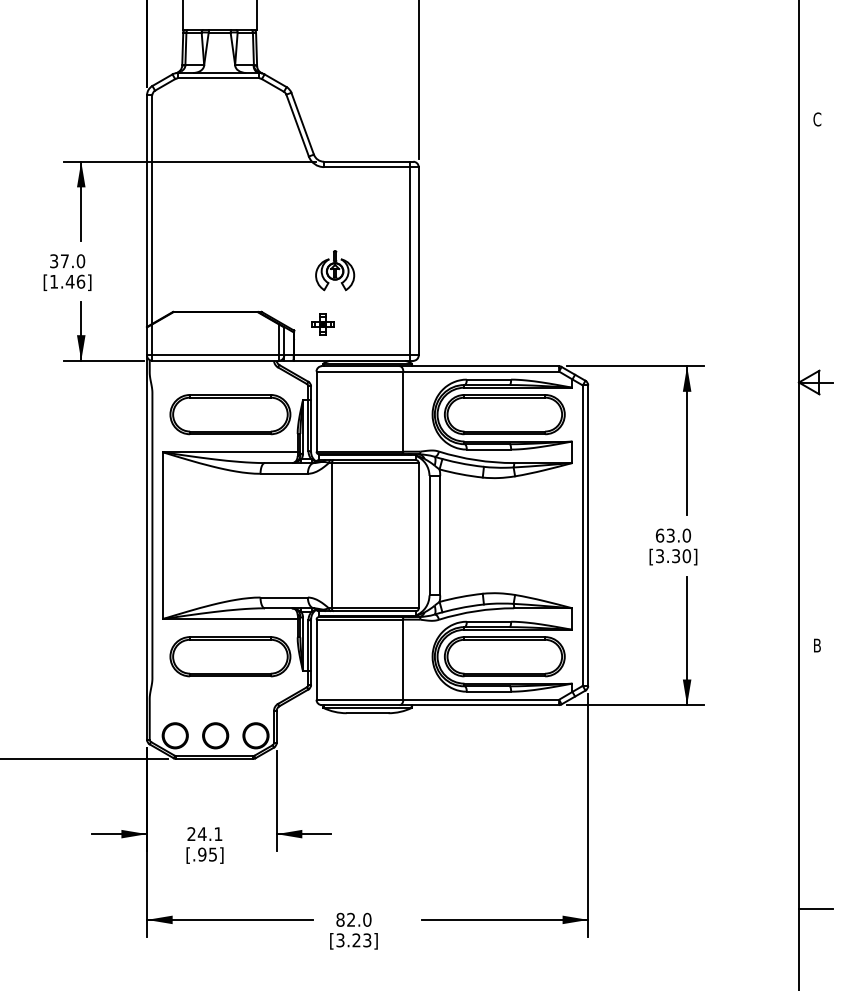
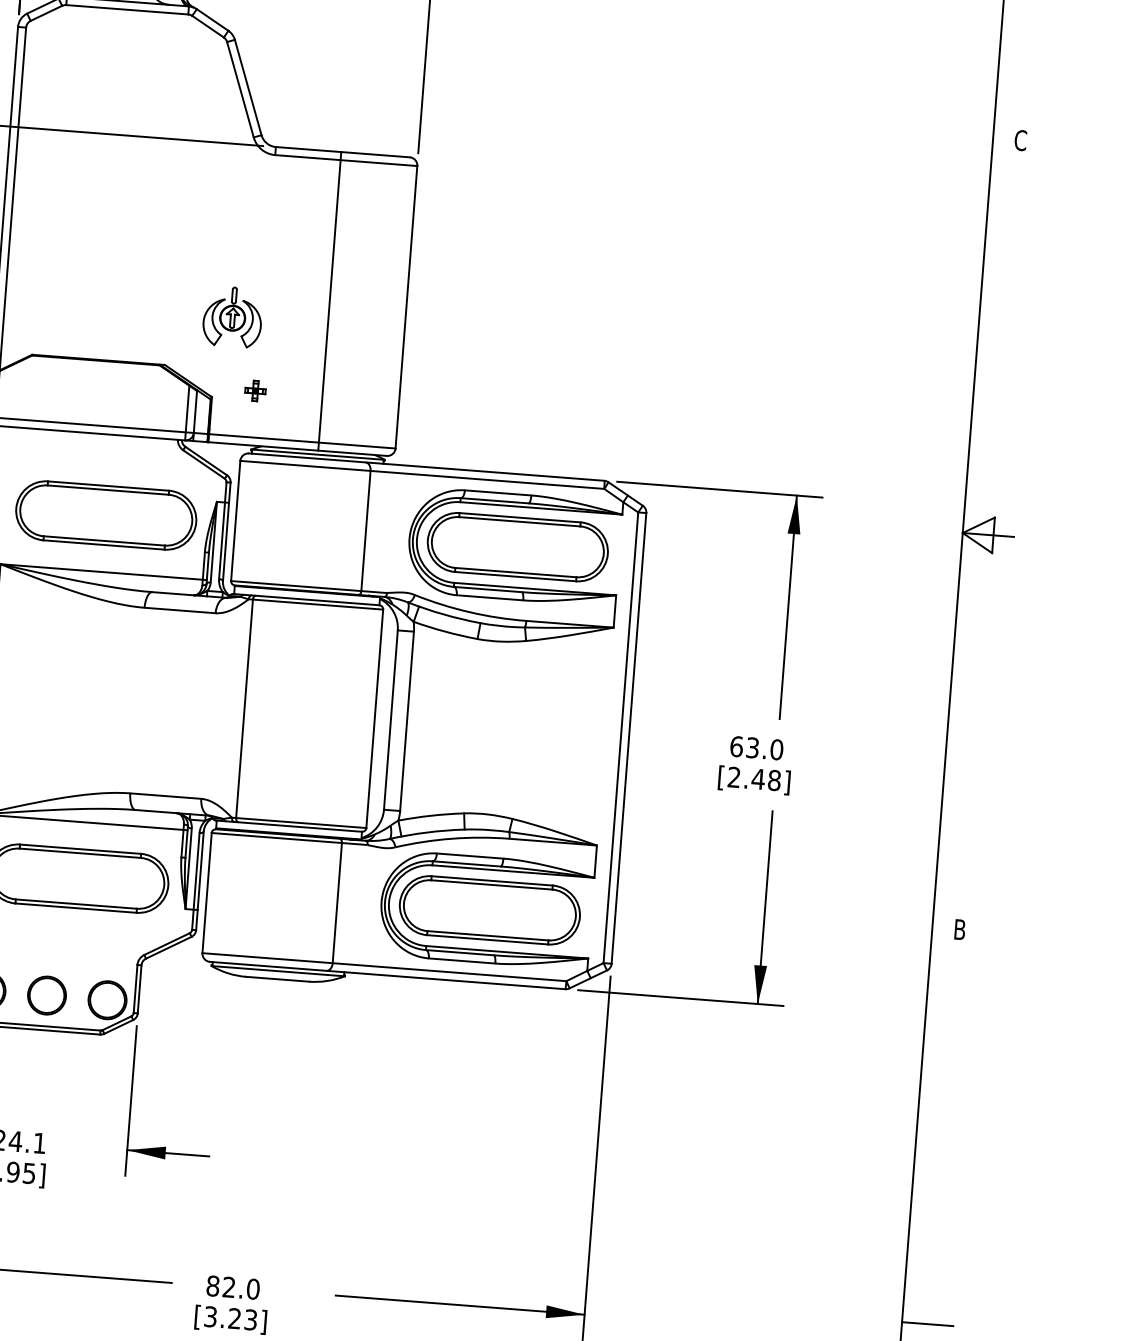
line: (409, 260) -> (329, 300), moved
part: (335, 270) -> (233, 316), moved
part: (322, 324) -> (254, 390), size x0.62
text: (673, 556) -> (754, 779), [3.30] -> [2.48]

